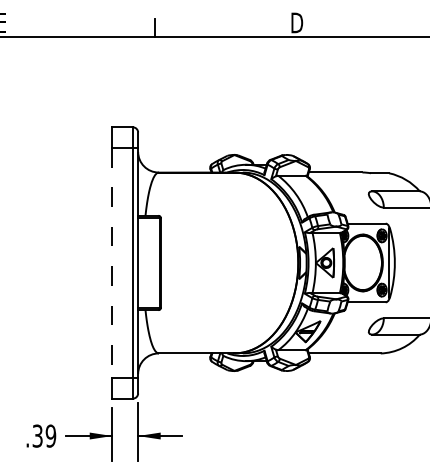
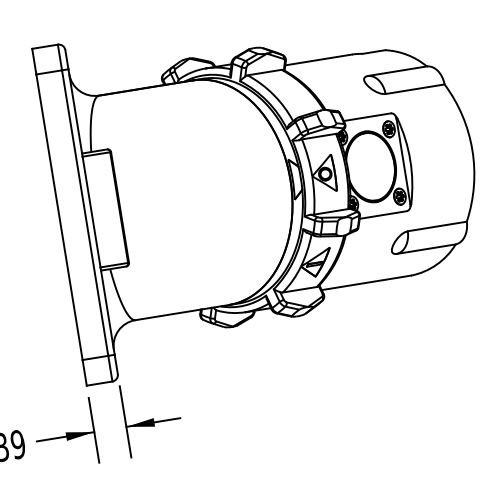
line: (112, 262) -> (59, 216), dashed -> solid

